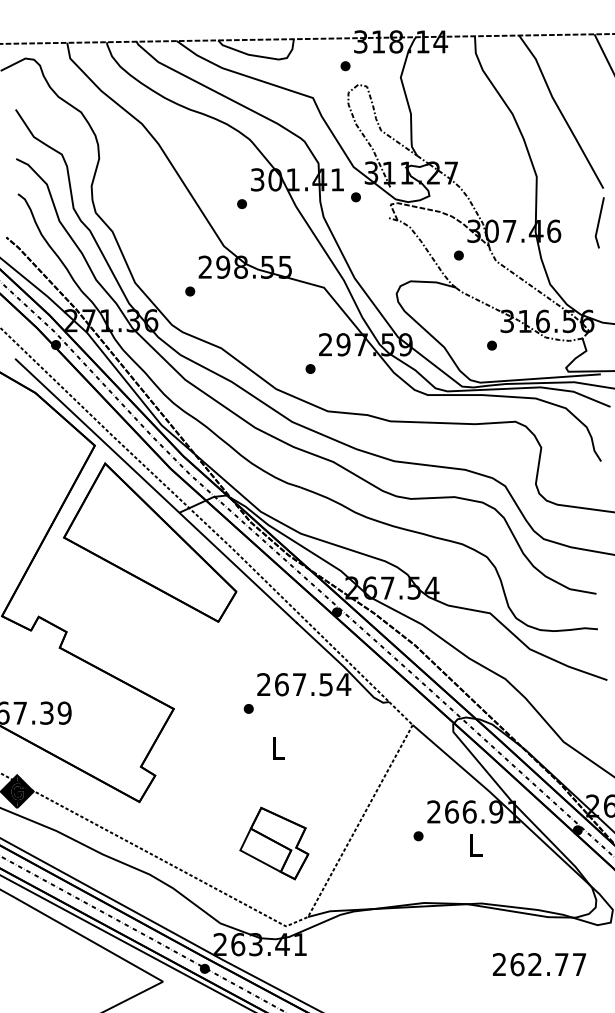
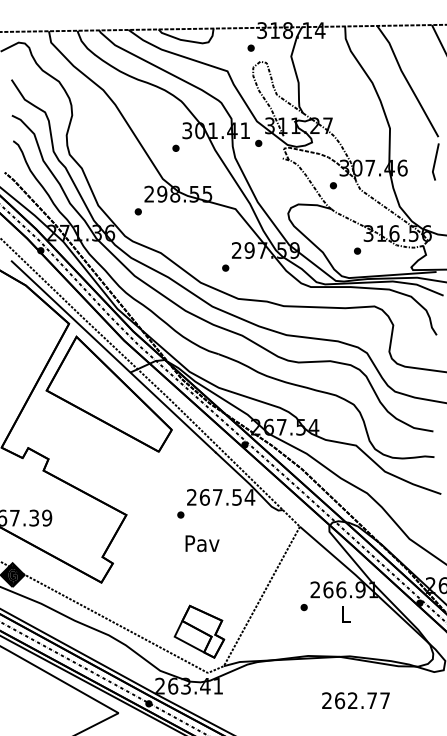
text: (278, 748) -> (202, 543), L -> Pav
part: (274, 843) -> (199, 631), moved
text: (538, 964) -> (355, 700), moved

